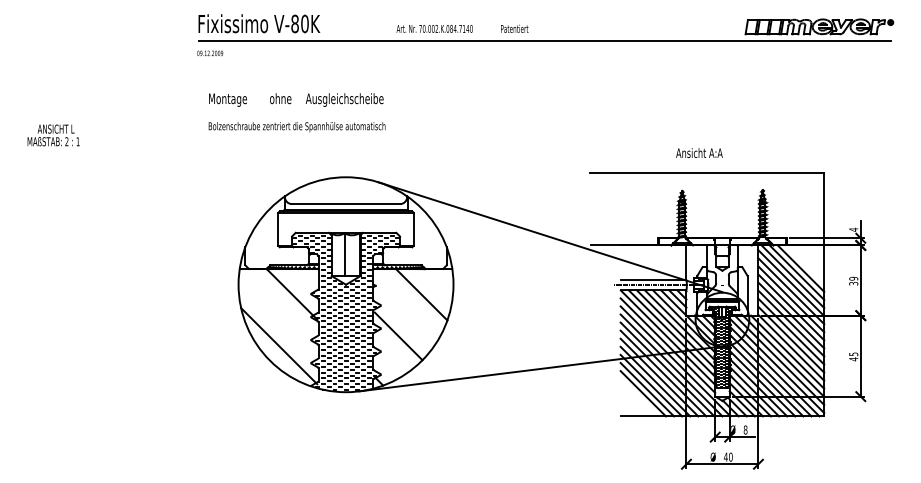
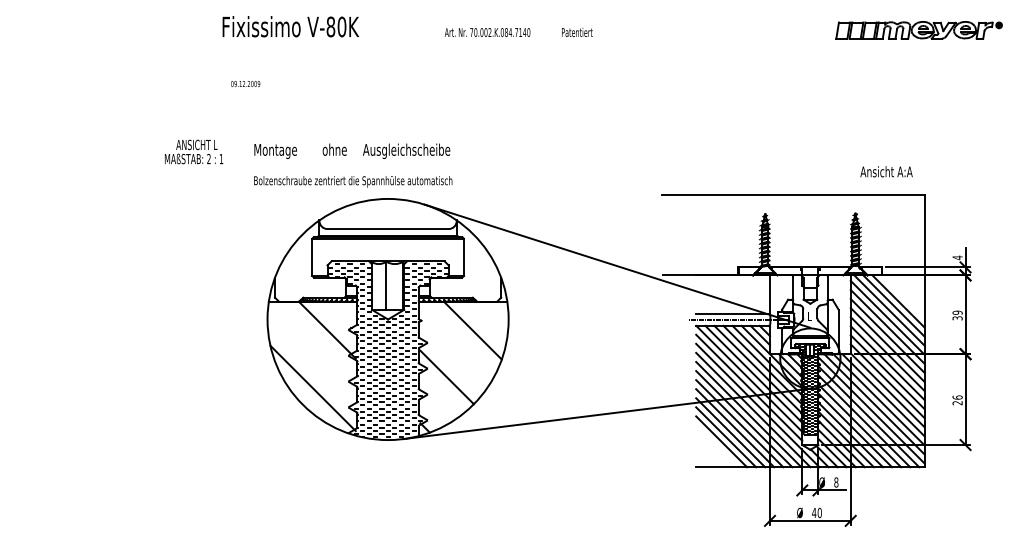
line: (544, 41) -> (610, 46), removed
text: (210, 52) -> (245, 83), moved
text: (297, 112) -> (353, 165), moved
text: (54, 134) -> (194, 151), moved
text: (699, 152) -> (886, 171), moved
text: (853, 356) -> (957, 400), 45 -> 26

